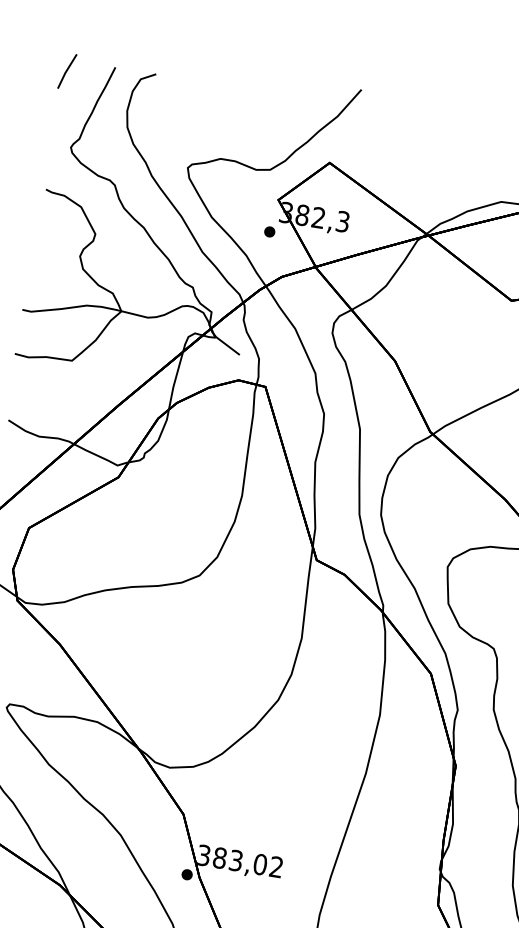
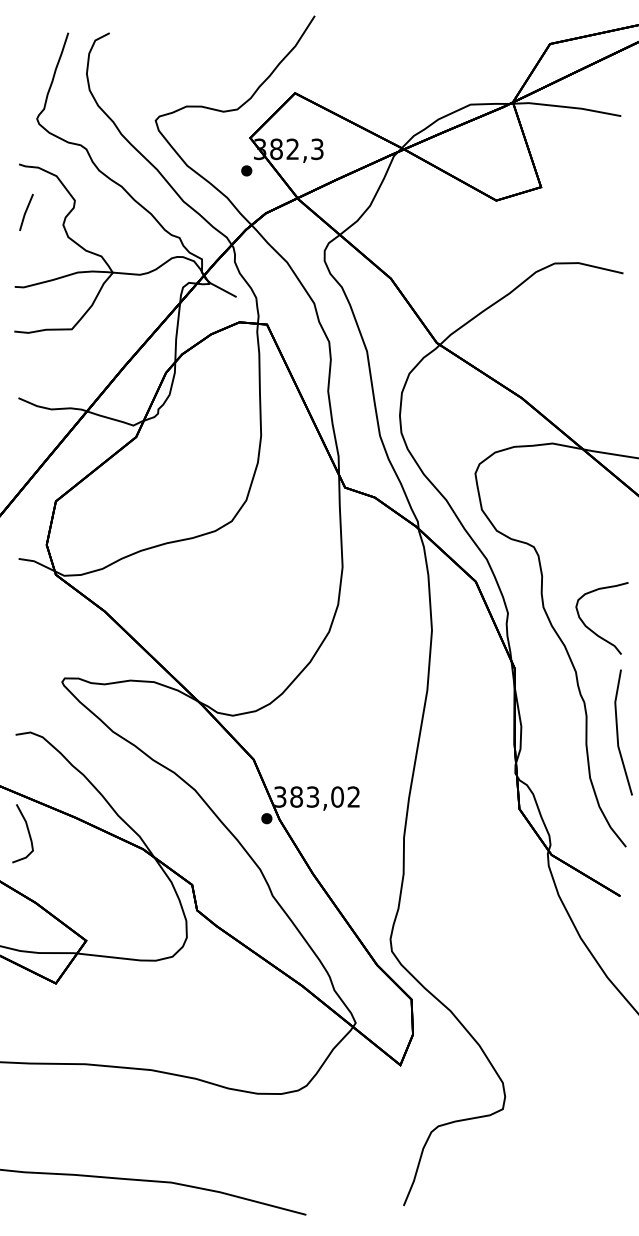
line: (67, 70) -> (26, 211), moved

